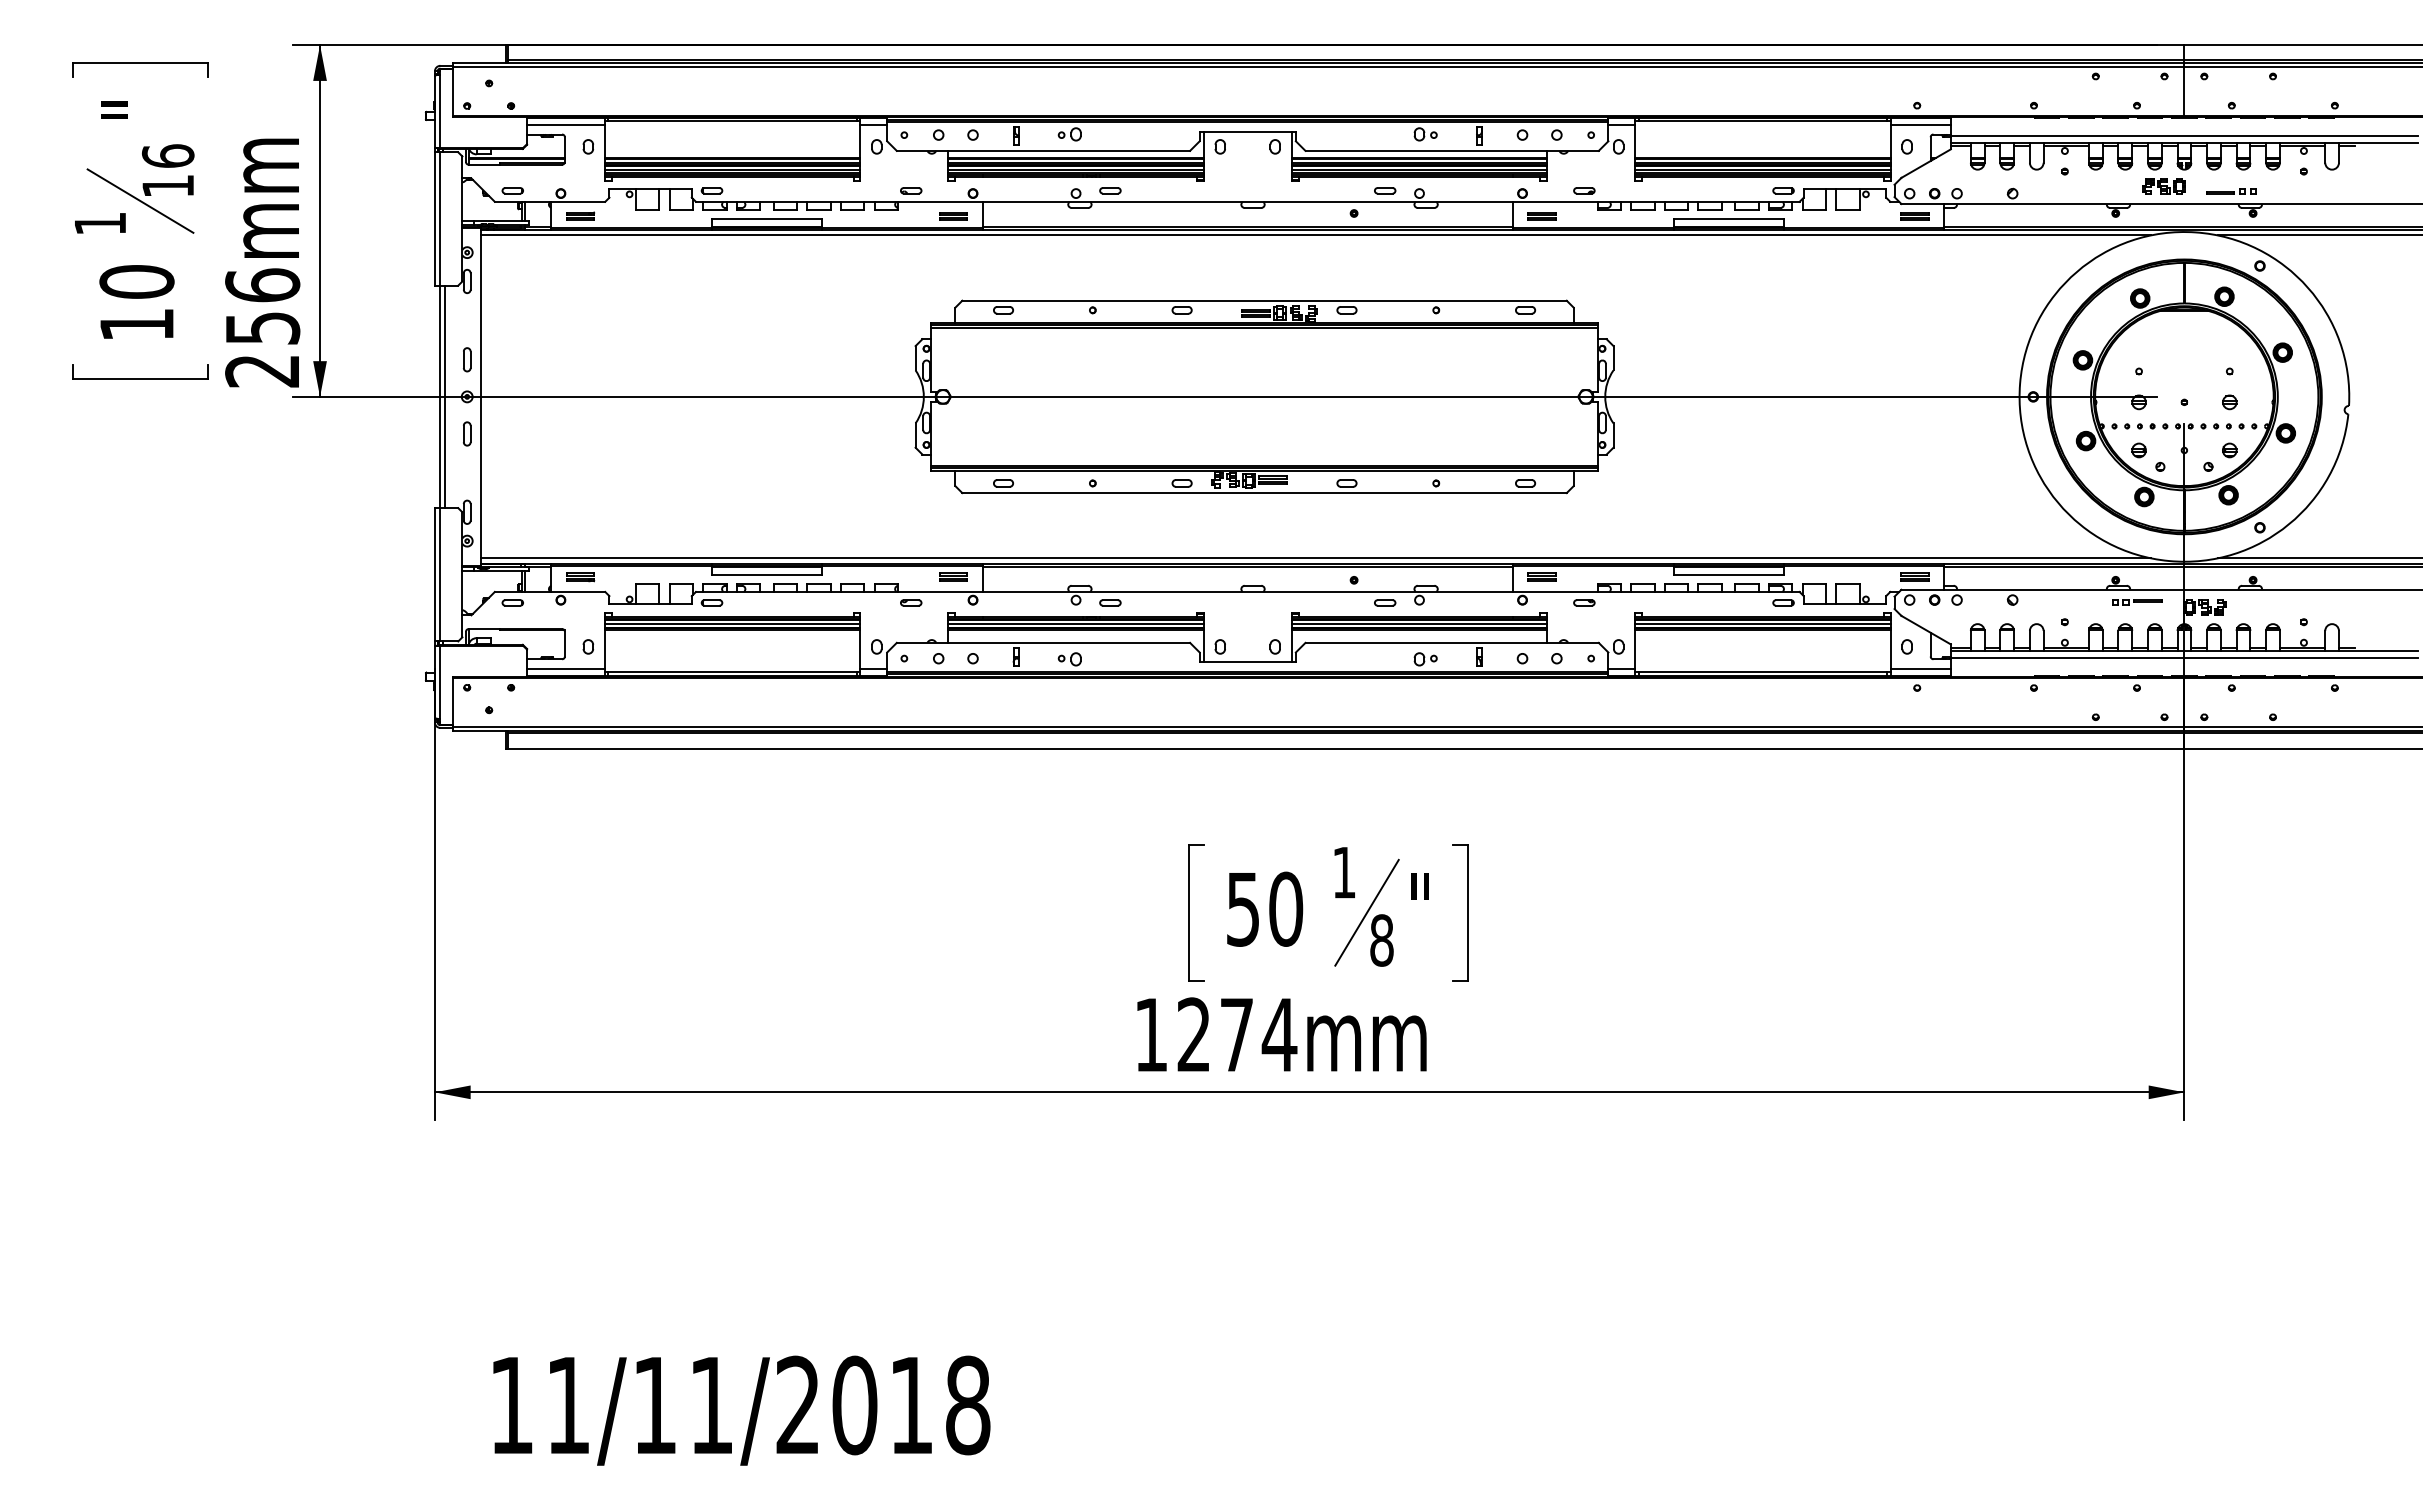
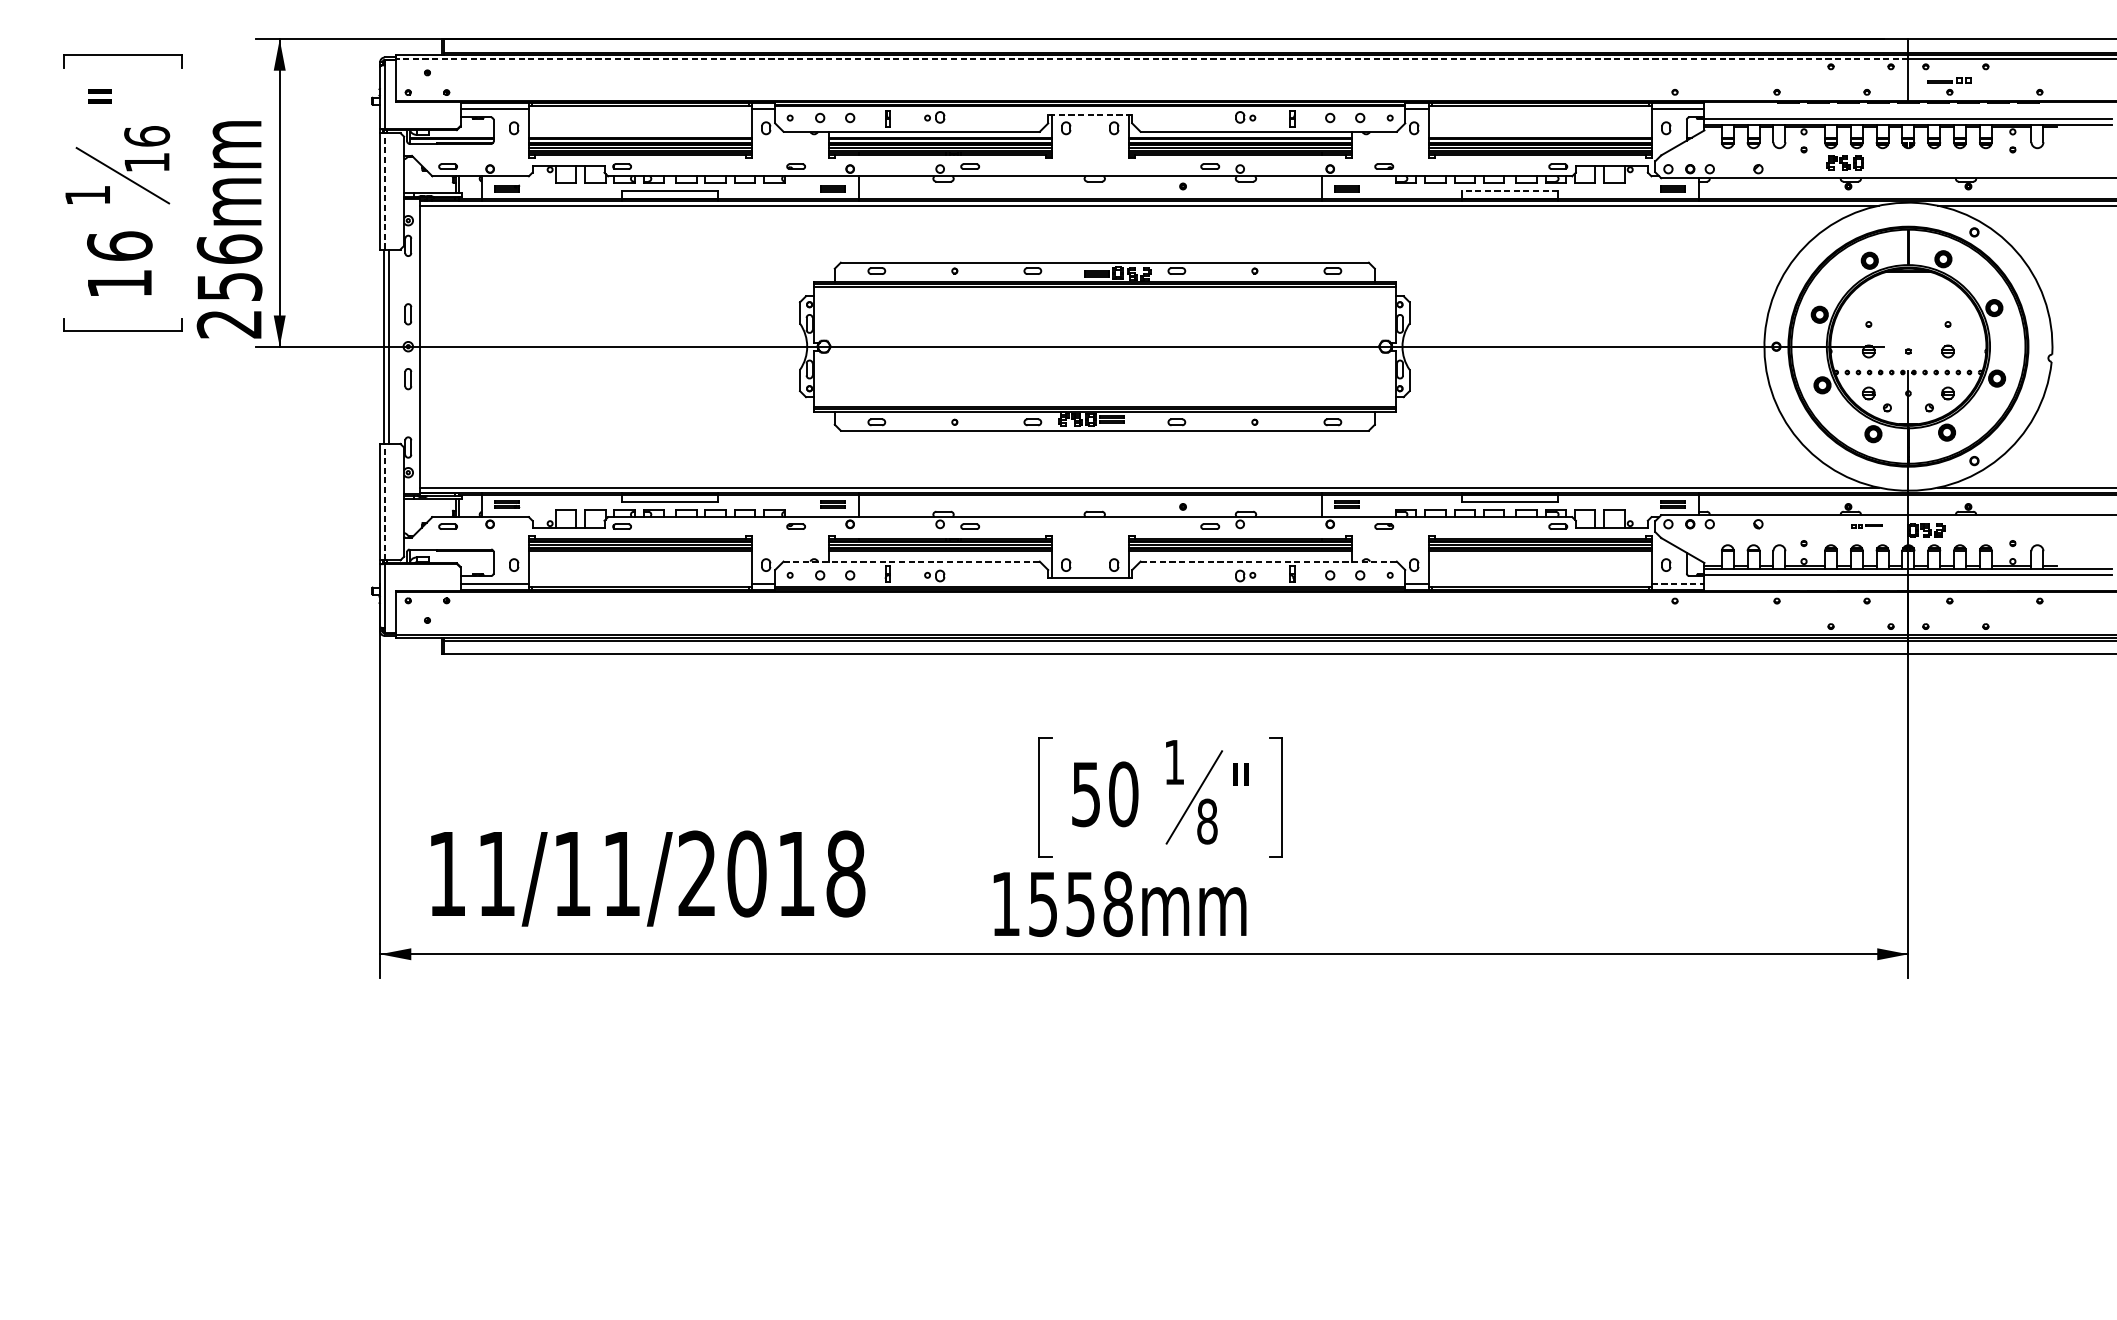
line: (1318, 67) -> (1151, 58), solid -> dashed
line: (1247, 131) -> (1089, 114), solid -> dashed
part: (2163, 186) -> (1844, 162), moved
part: (2231, 191) -> (1949, 80), moved
line: (440, 218) -> (384, 190), solid -> dashed
line: (1728, 218) -> (1510, 190), solid -> dashed
text: (136, 281) -> (119, 245), 10 -> 16
line: (440, 574) -> (384, 501), solid -> dashed
part: (2137, 602) -> (1867, 526), size x0.7
line: (1043, 642) -> (911, 561), solid -> dashed
line: (1452, 642) -> (1269, 561), solid -> dashed
line: (1921, 668) -> (1678, 583), solid -> dashed
text: (1237, 1034) -> (1081, 903), 1274mm -> 1558mm
text: (741, 1410) -> (647, 878), moved

